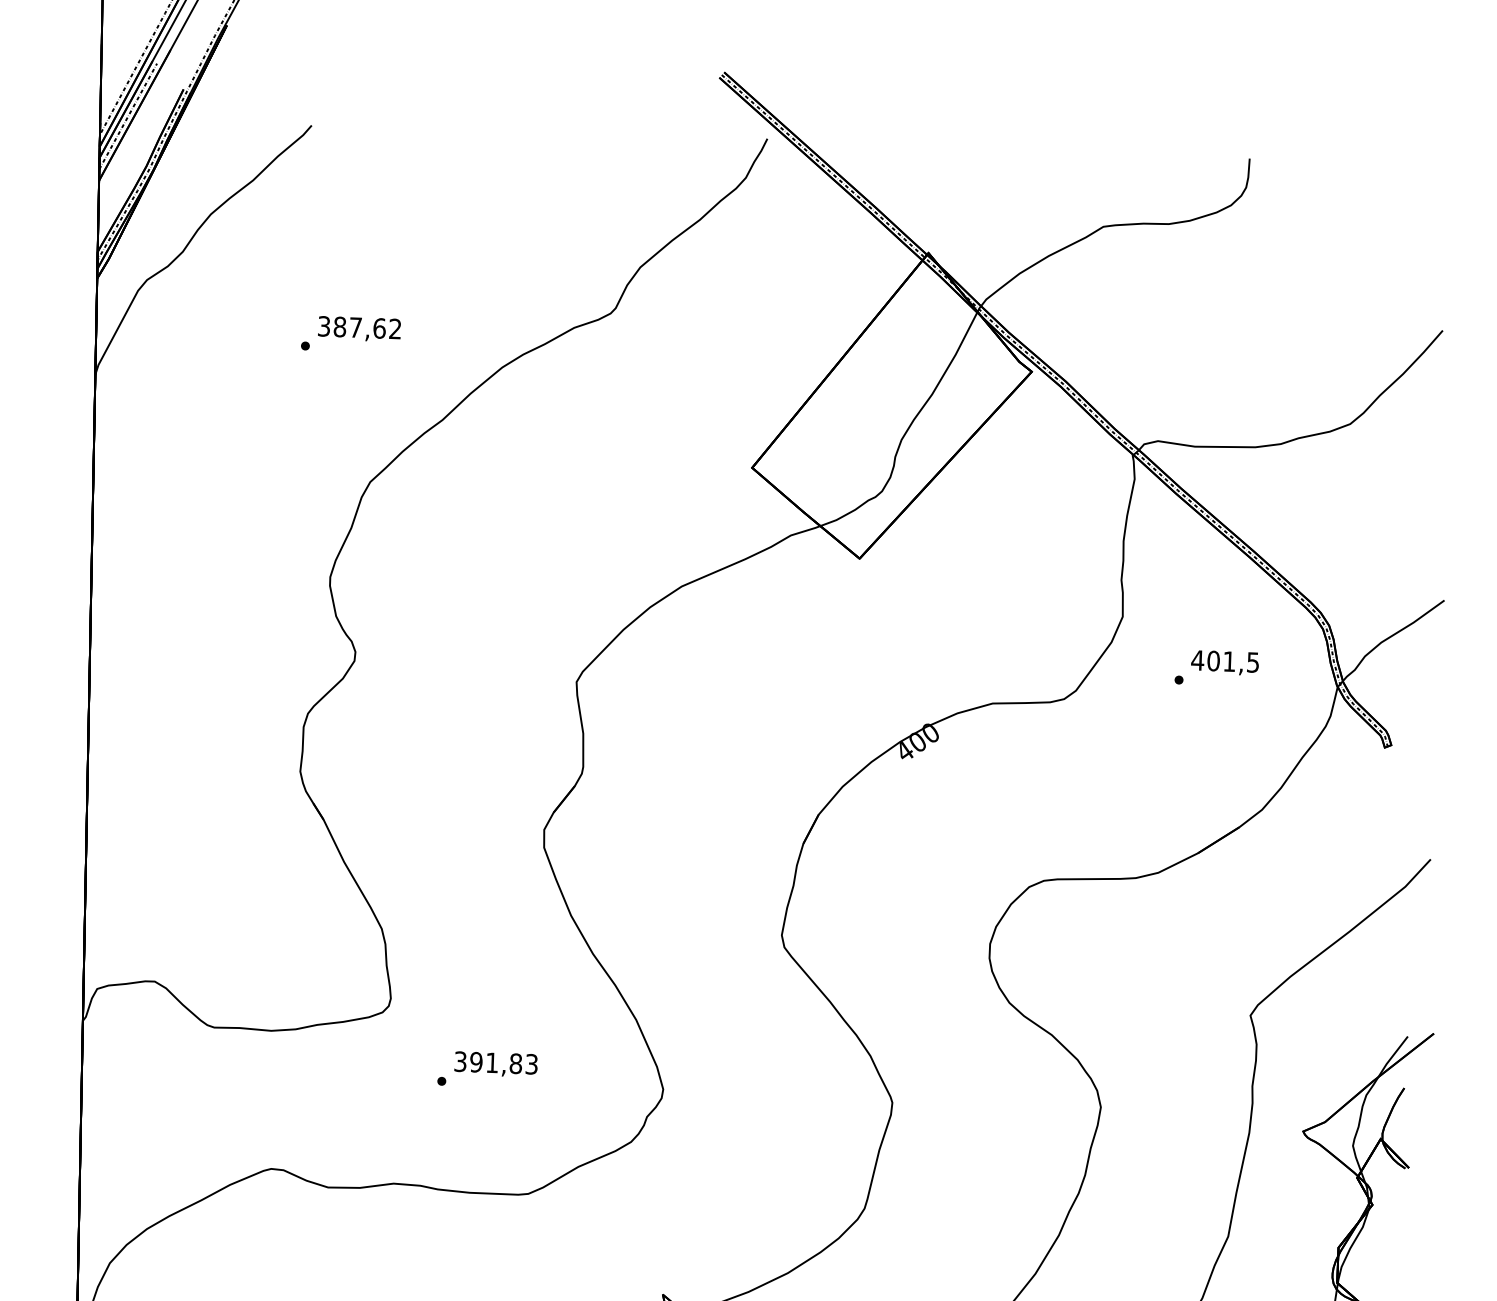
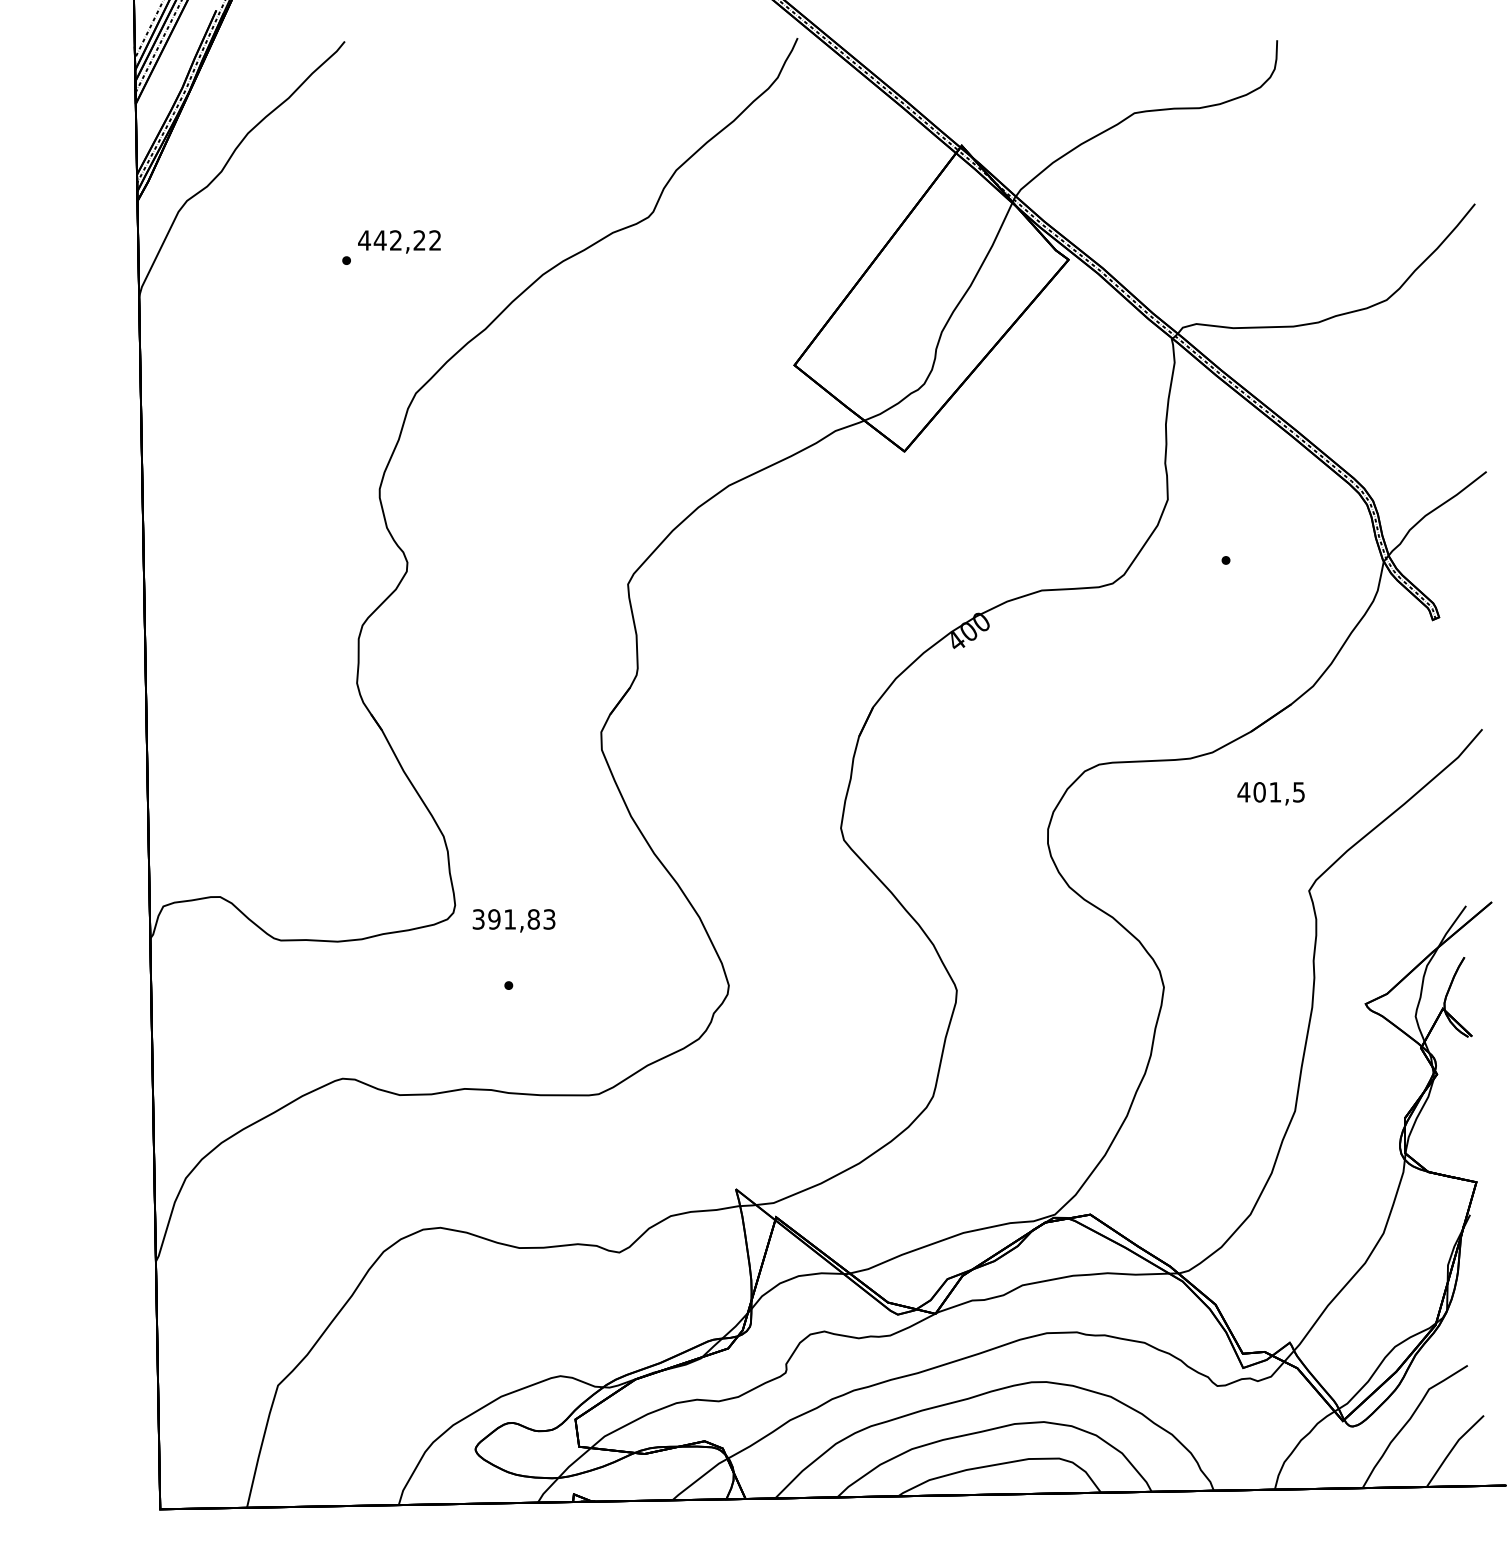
text: (351, 327) -> (391, 240), 387,62 -> 442,22
text: (1224, 662) -> (1270, 793), moved
text: (495, 1064) -> (513, 920), moved

